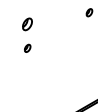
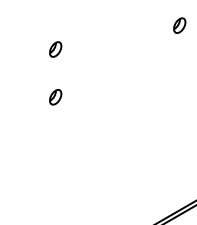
part: (27, 24) -> (55, 49), size x0.62

